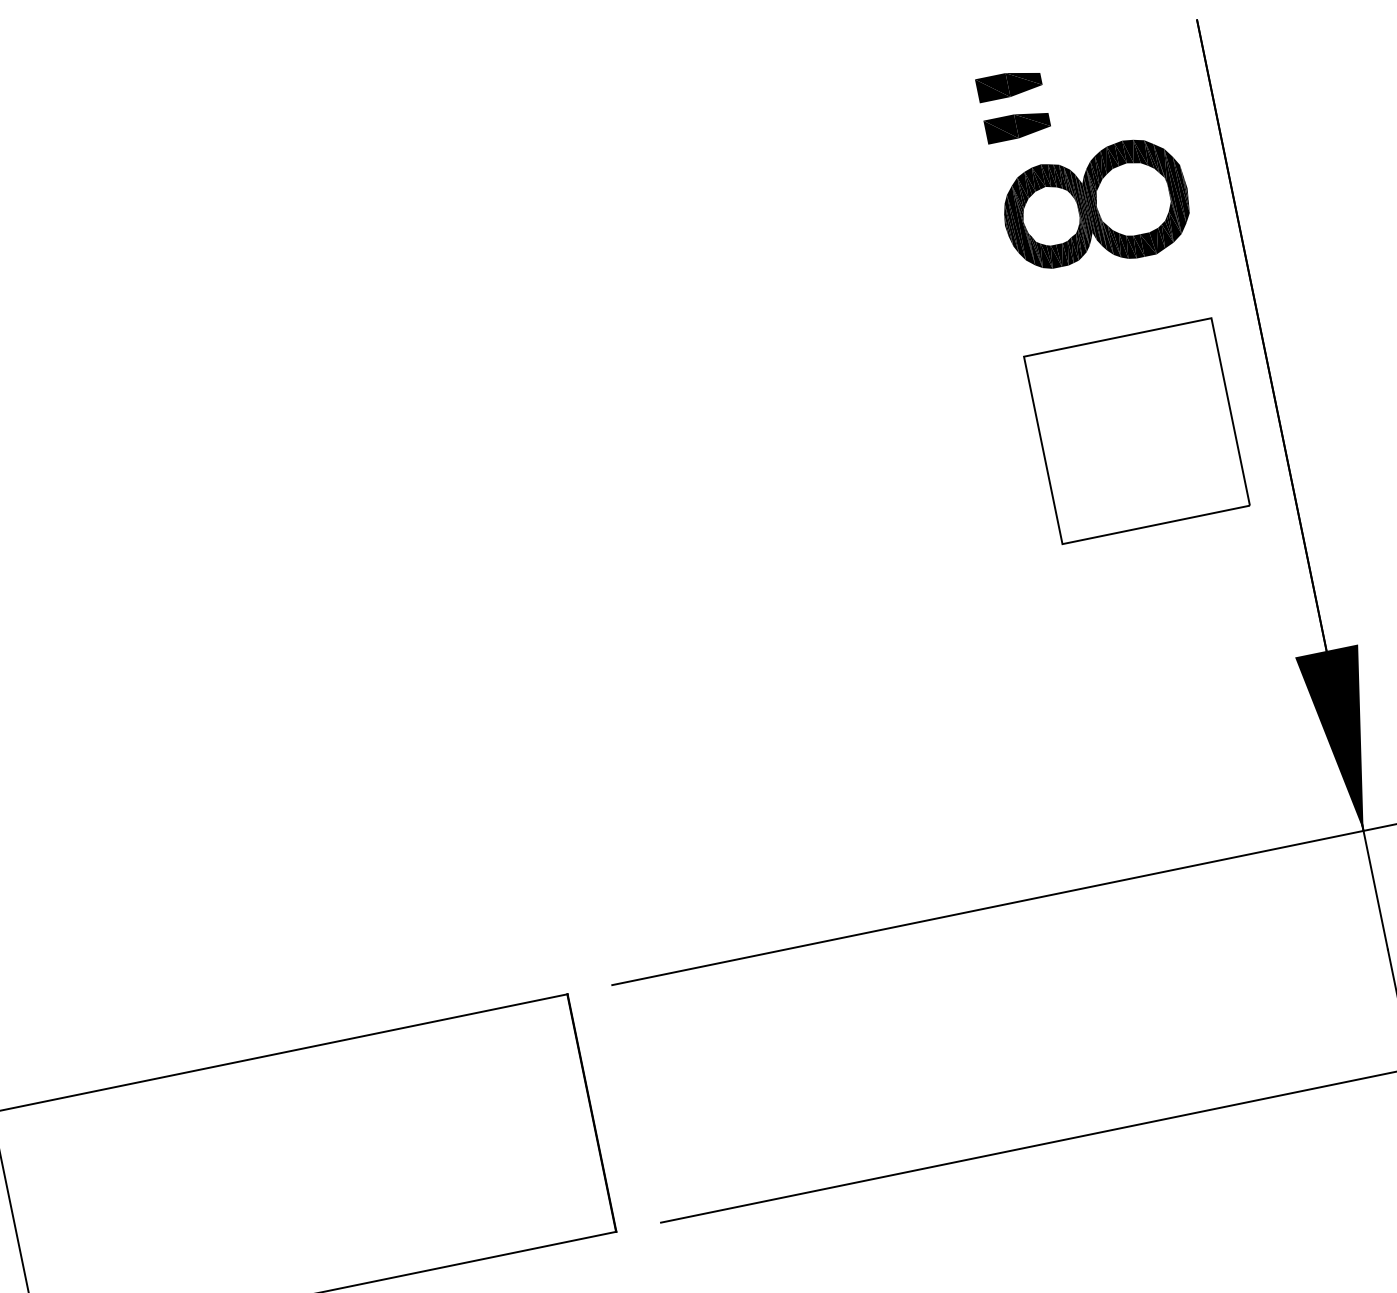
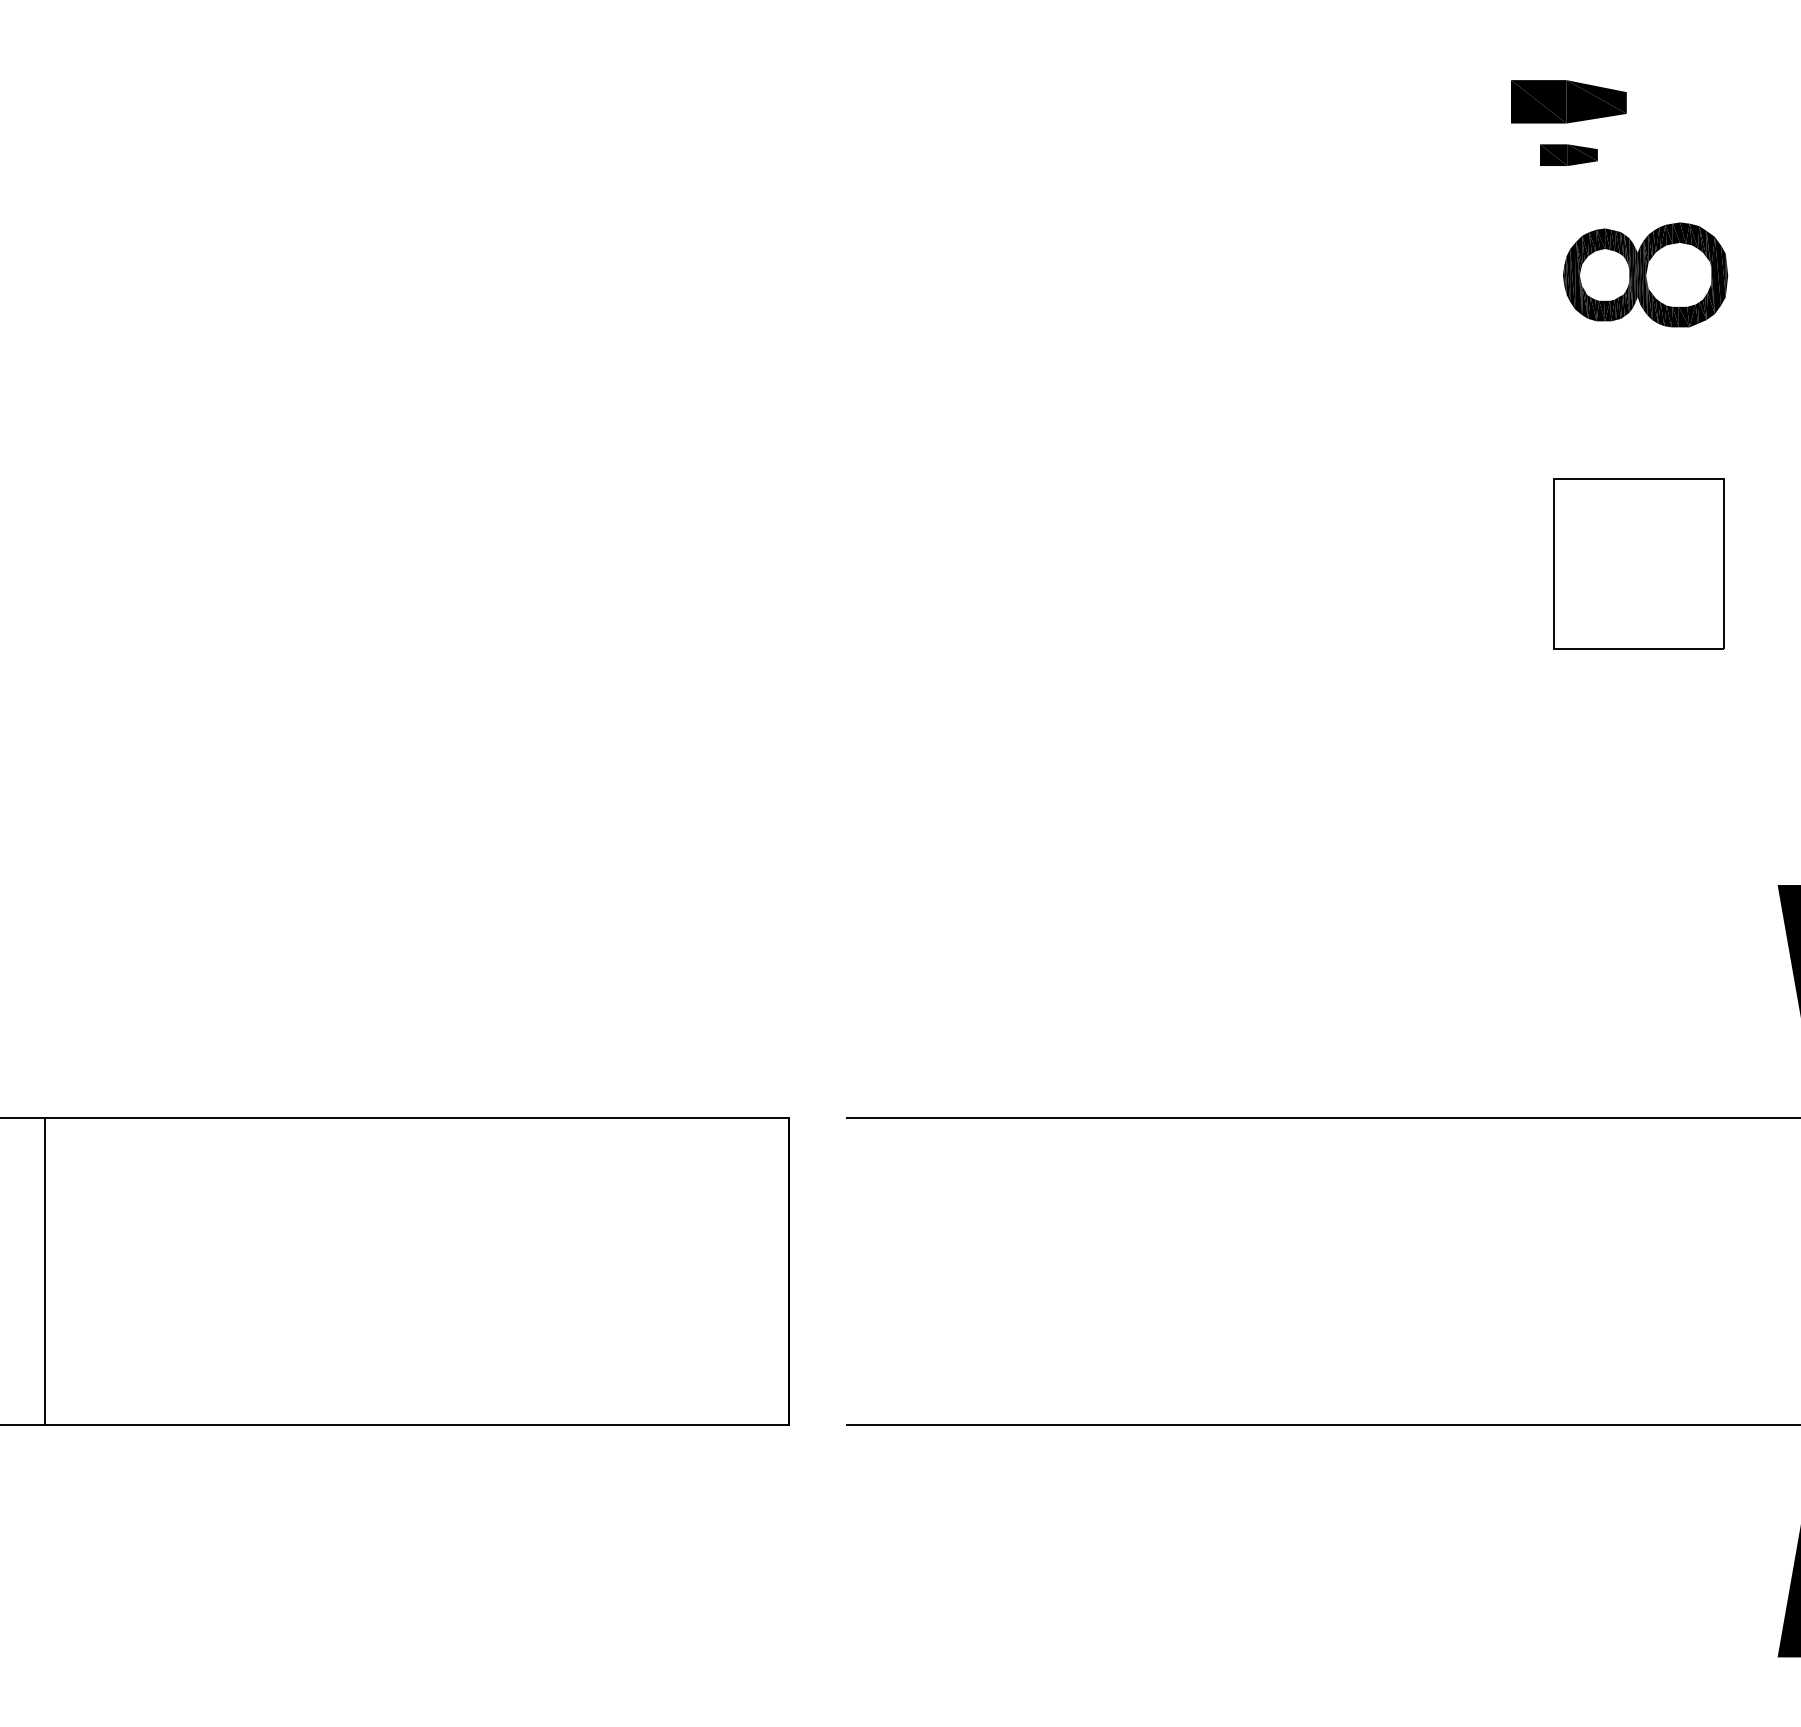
part: (1008, 84) -> (1568, 101), size x1.4
part: (1017, 125) -> (1568, 154), size x0.7
part: (1095, 206) -> (1645, 274), size x0.7
part: (1136, 430) -> (1638, 563), size x0.7

